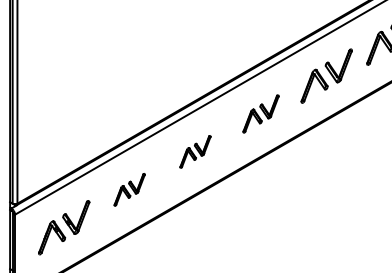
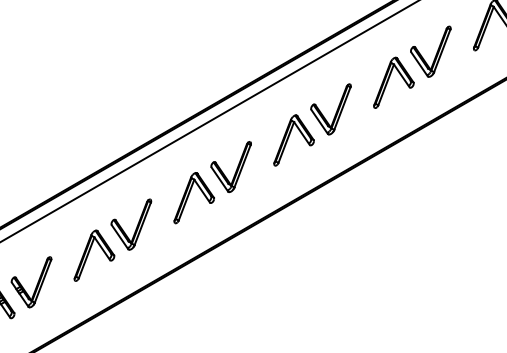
part: (260, 113) -> (311, 124), size x1.43
part: (195, 151) -> (212, 181), size x1.67
part: (129, 189) -> (112, 239), size x1.67

